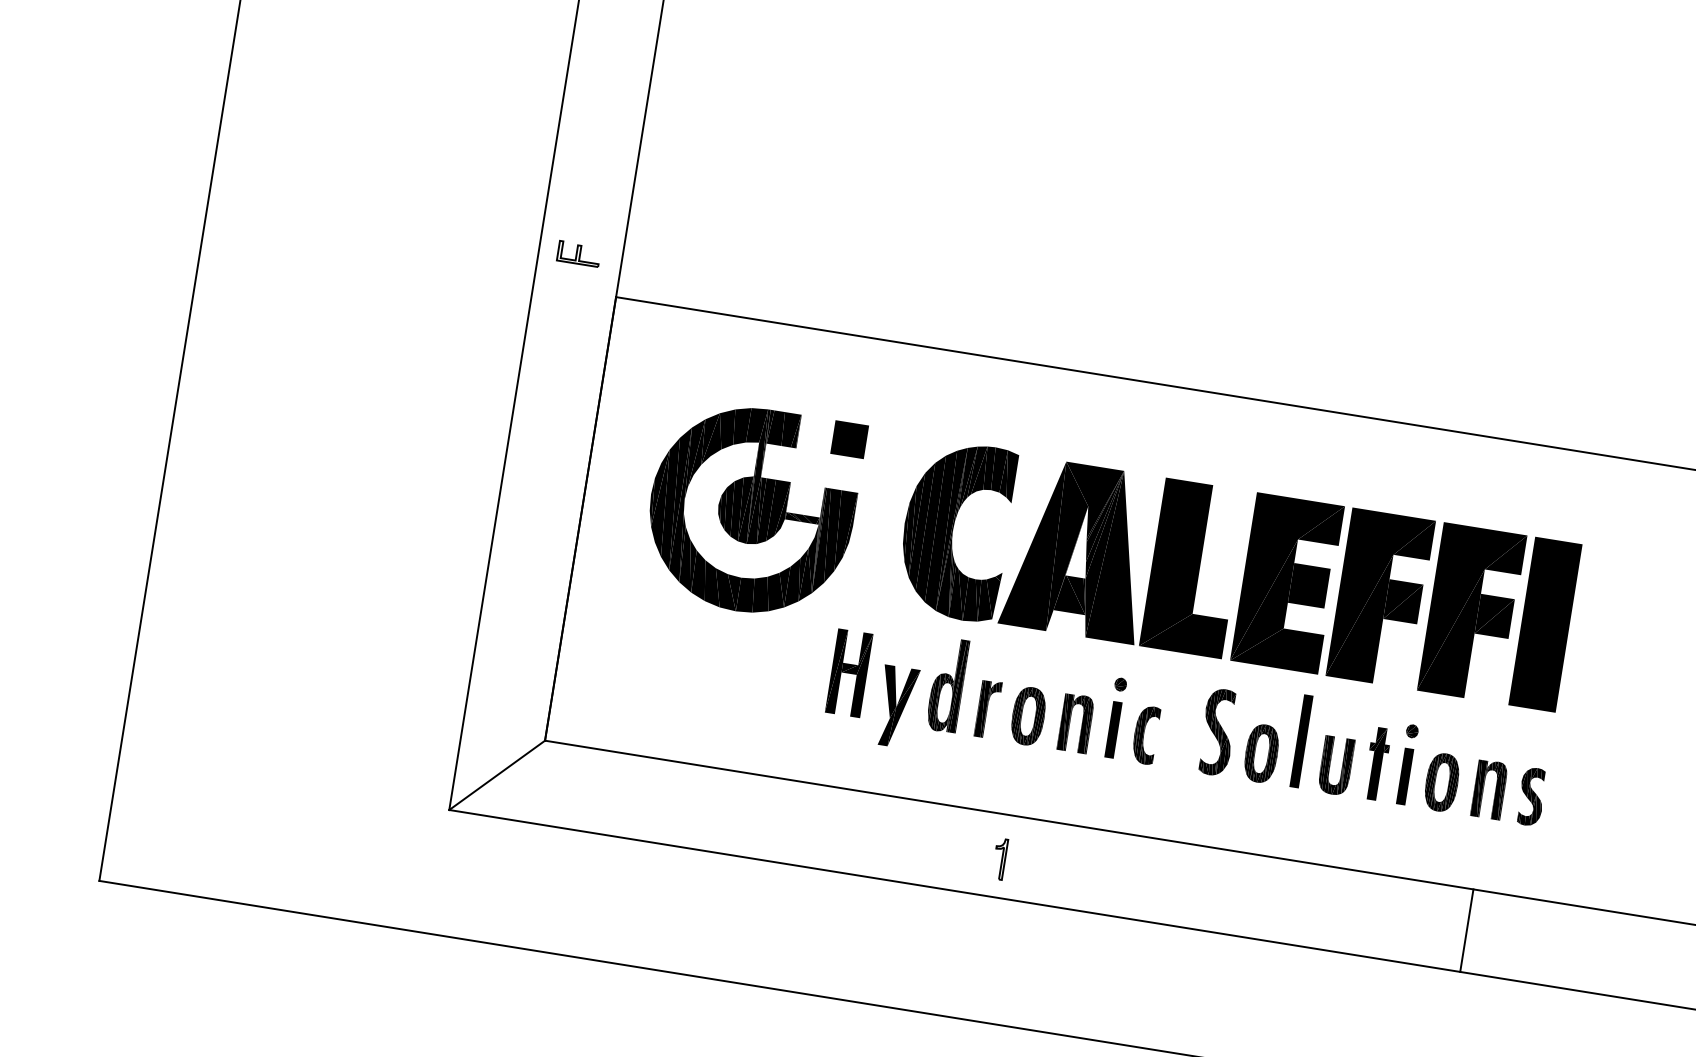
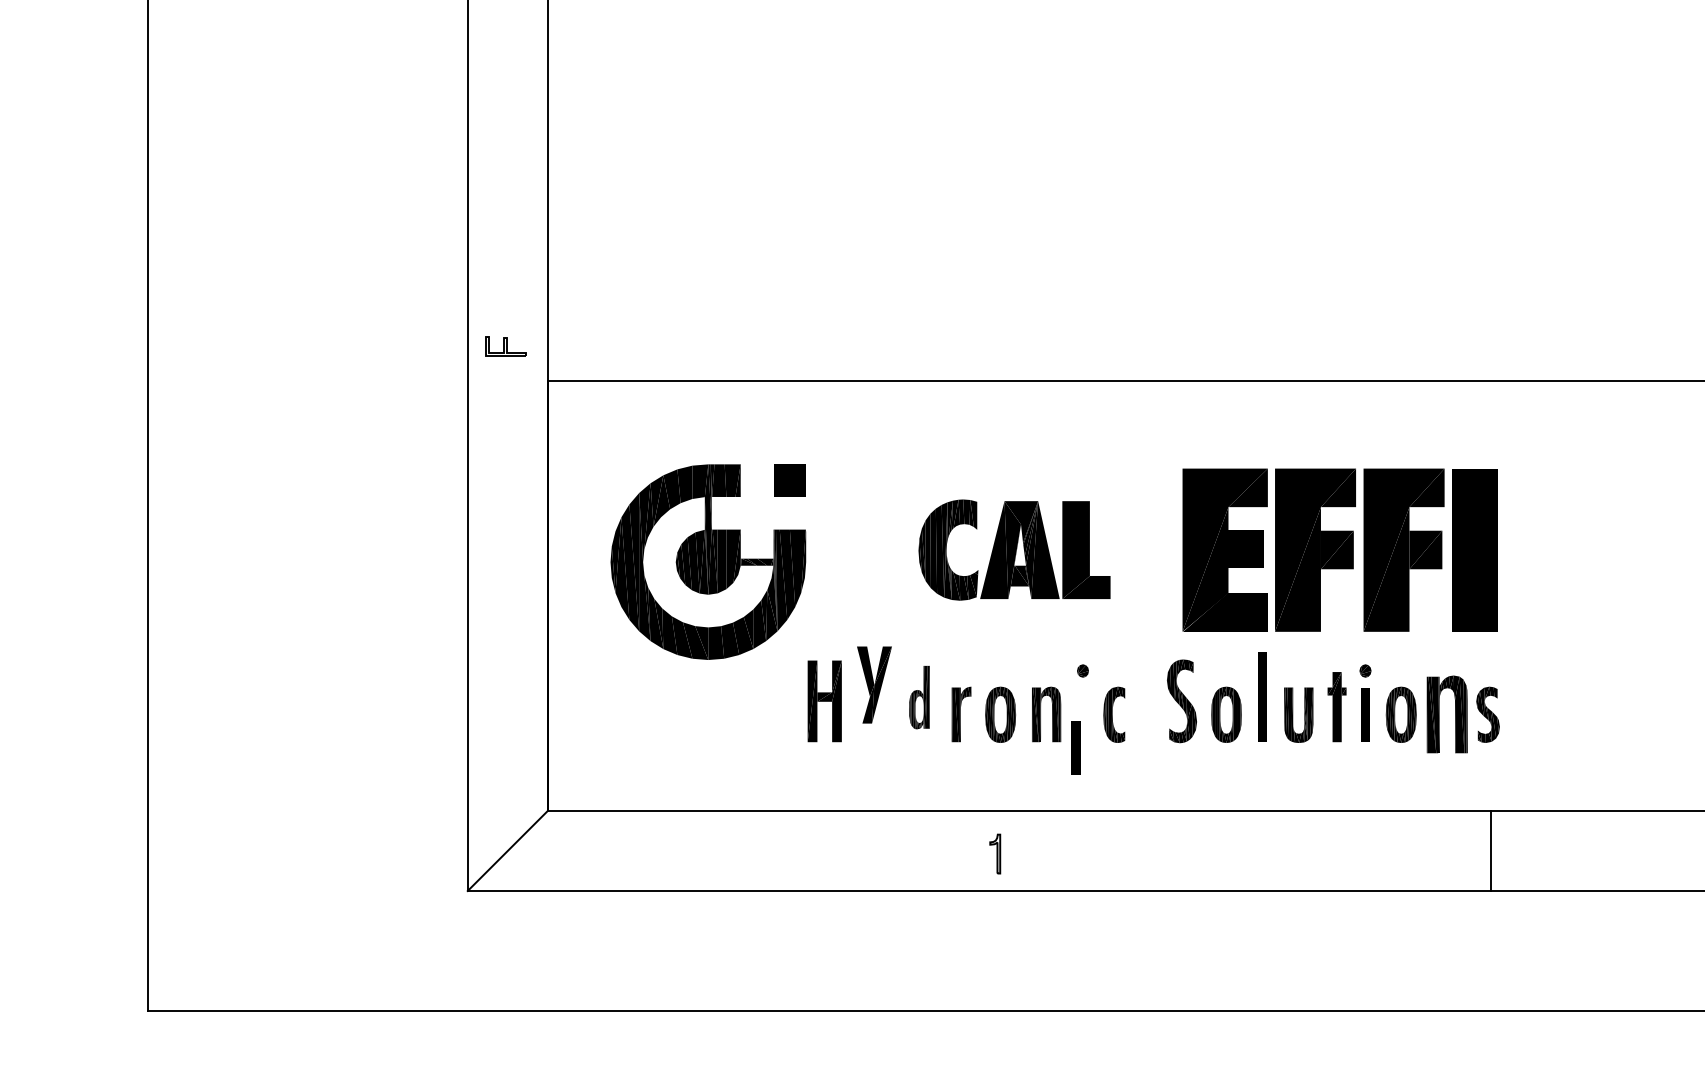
part: (1070, 547) -> (1014, 549), size x0.6
part: (947, 684) -> (919, 697), size x0.7
part: (896, 706) -> (874, 684), moved
part: (1113, 729) -> (1075, 747), moved
part: (1488, 789) -> (1446, 714), size x1.4
line: (1467, 931) -> (1491, 851), moved

